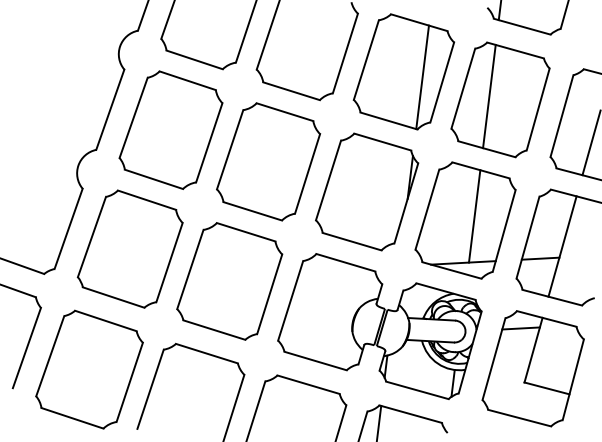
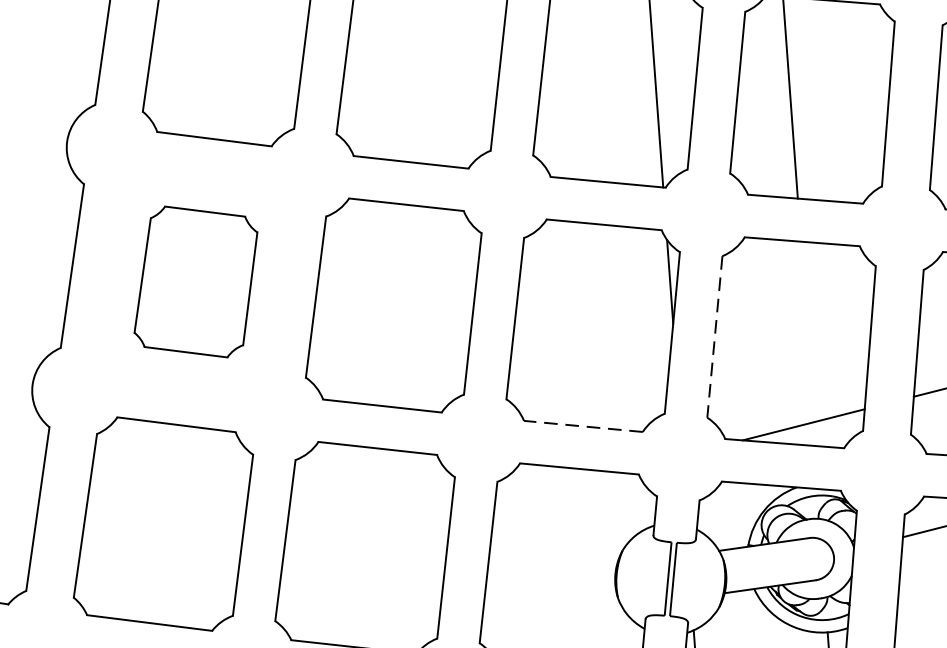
part: (170, 129) -> (194, 281), size x0.7
line: (427, 209) -> (715, 336), solid -> dashed
line: (474, 216) -> (807, 332), removed
line: (352, 241) -> (584, 425), solid -> dashed

